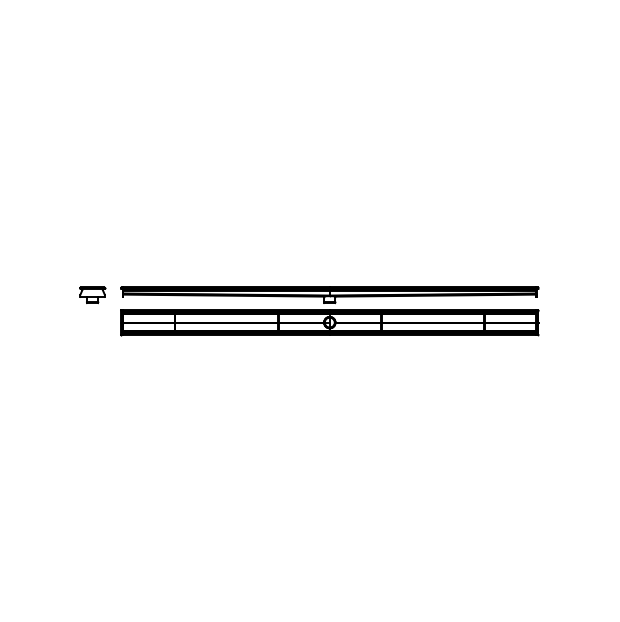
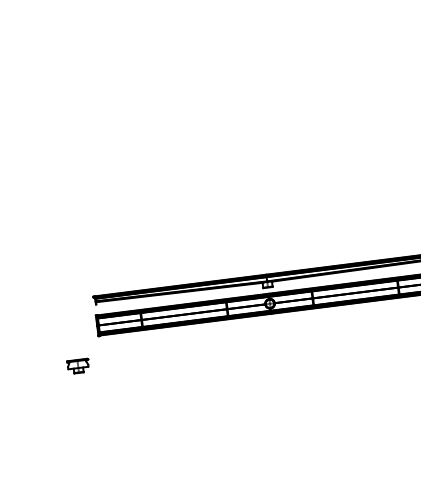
part: (92, 294) -> (78, 365), moved

